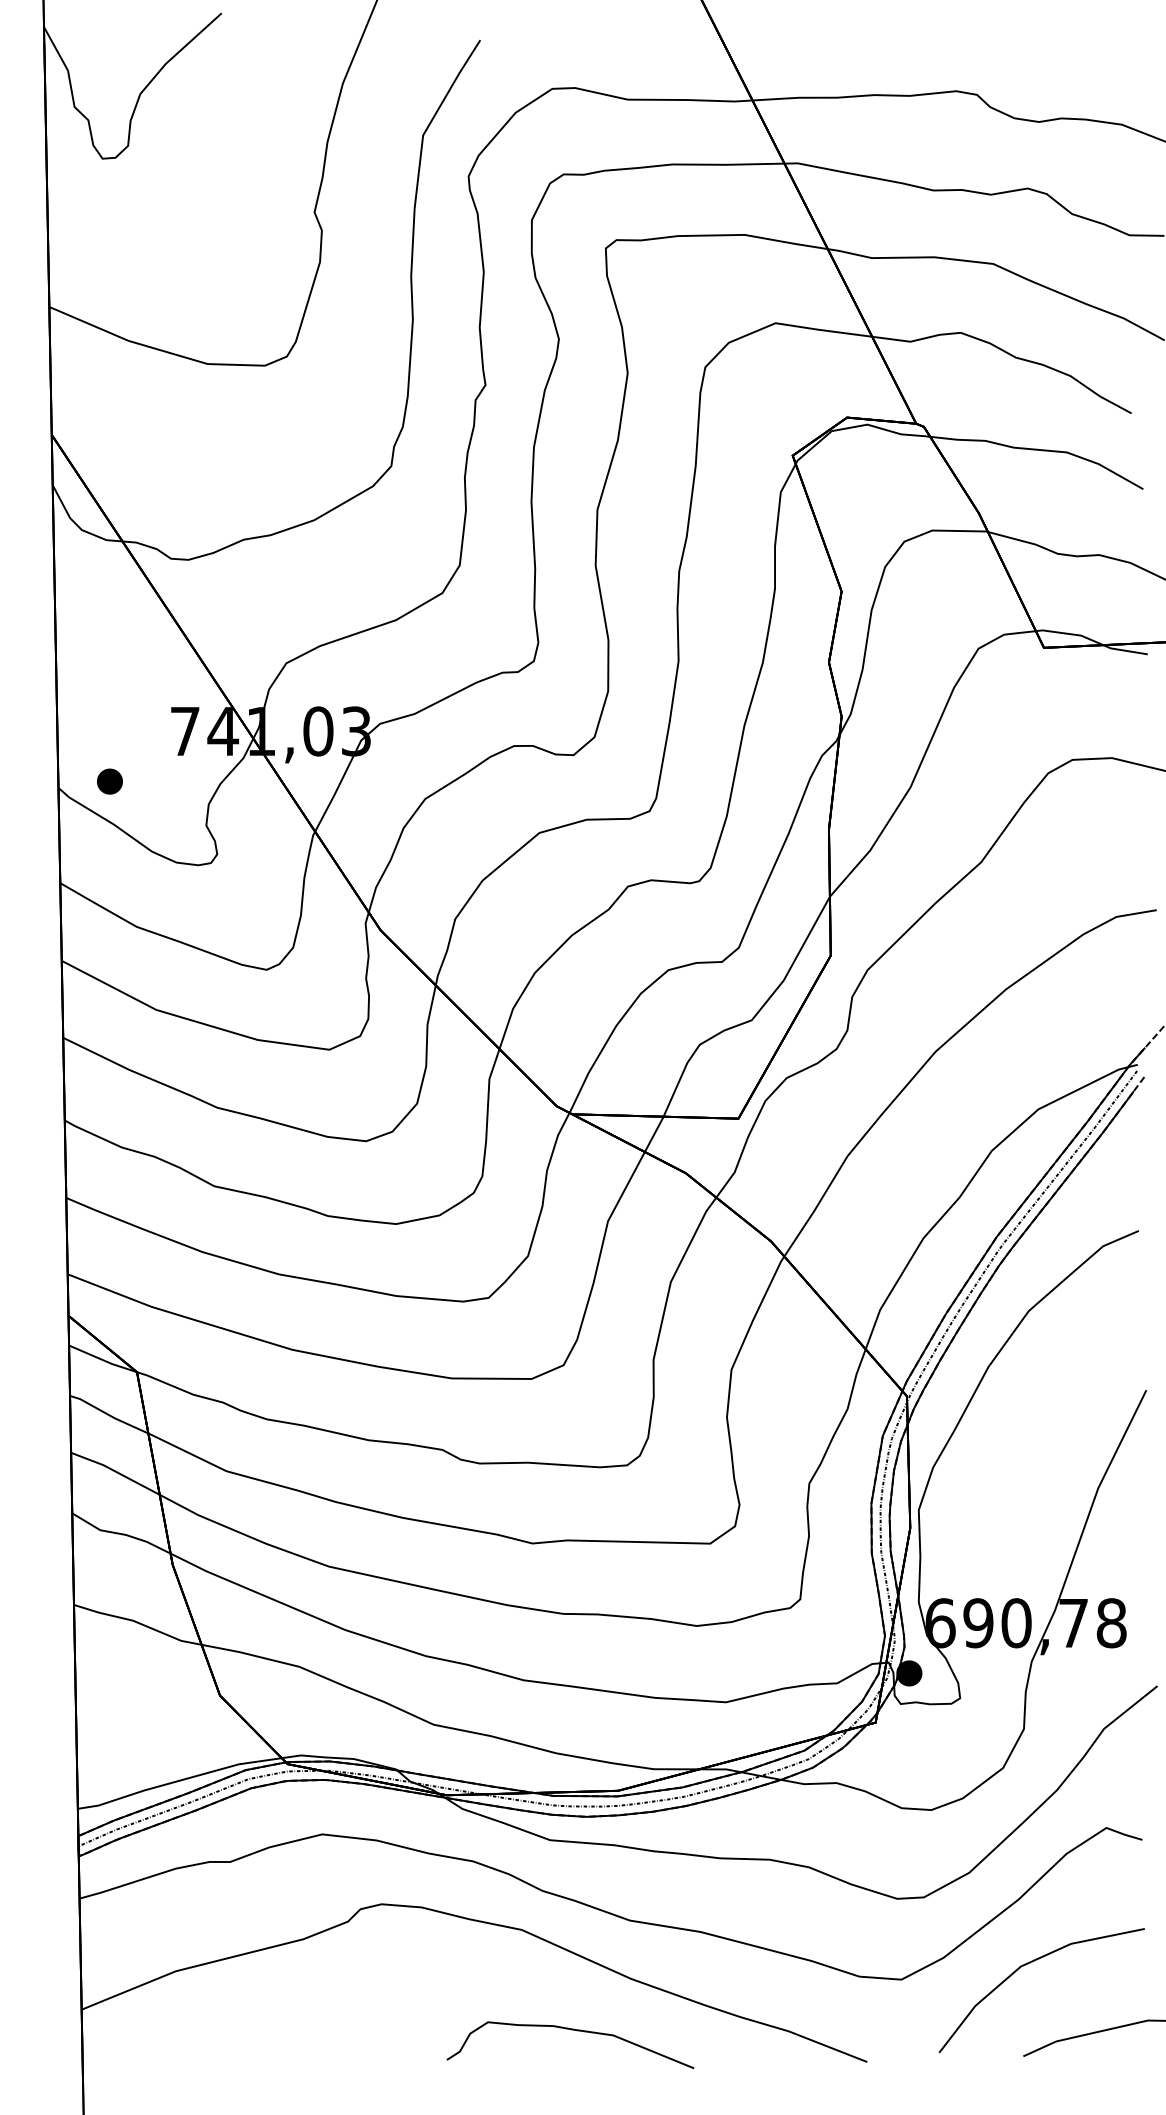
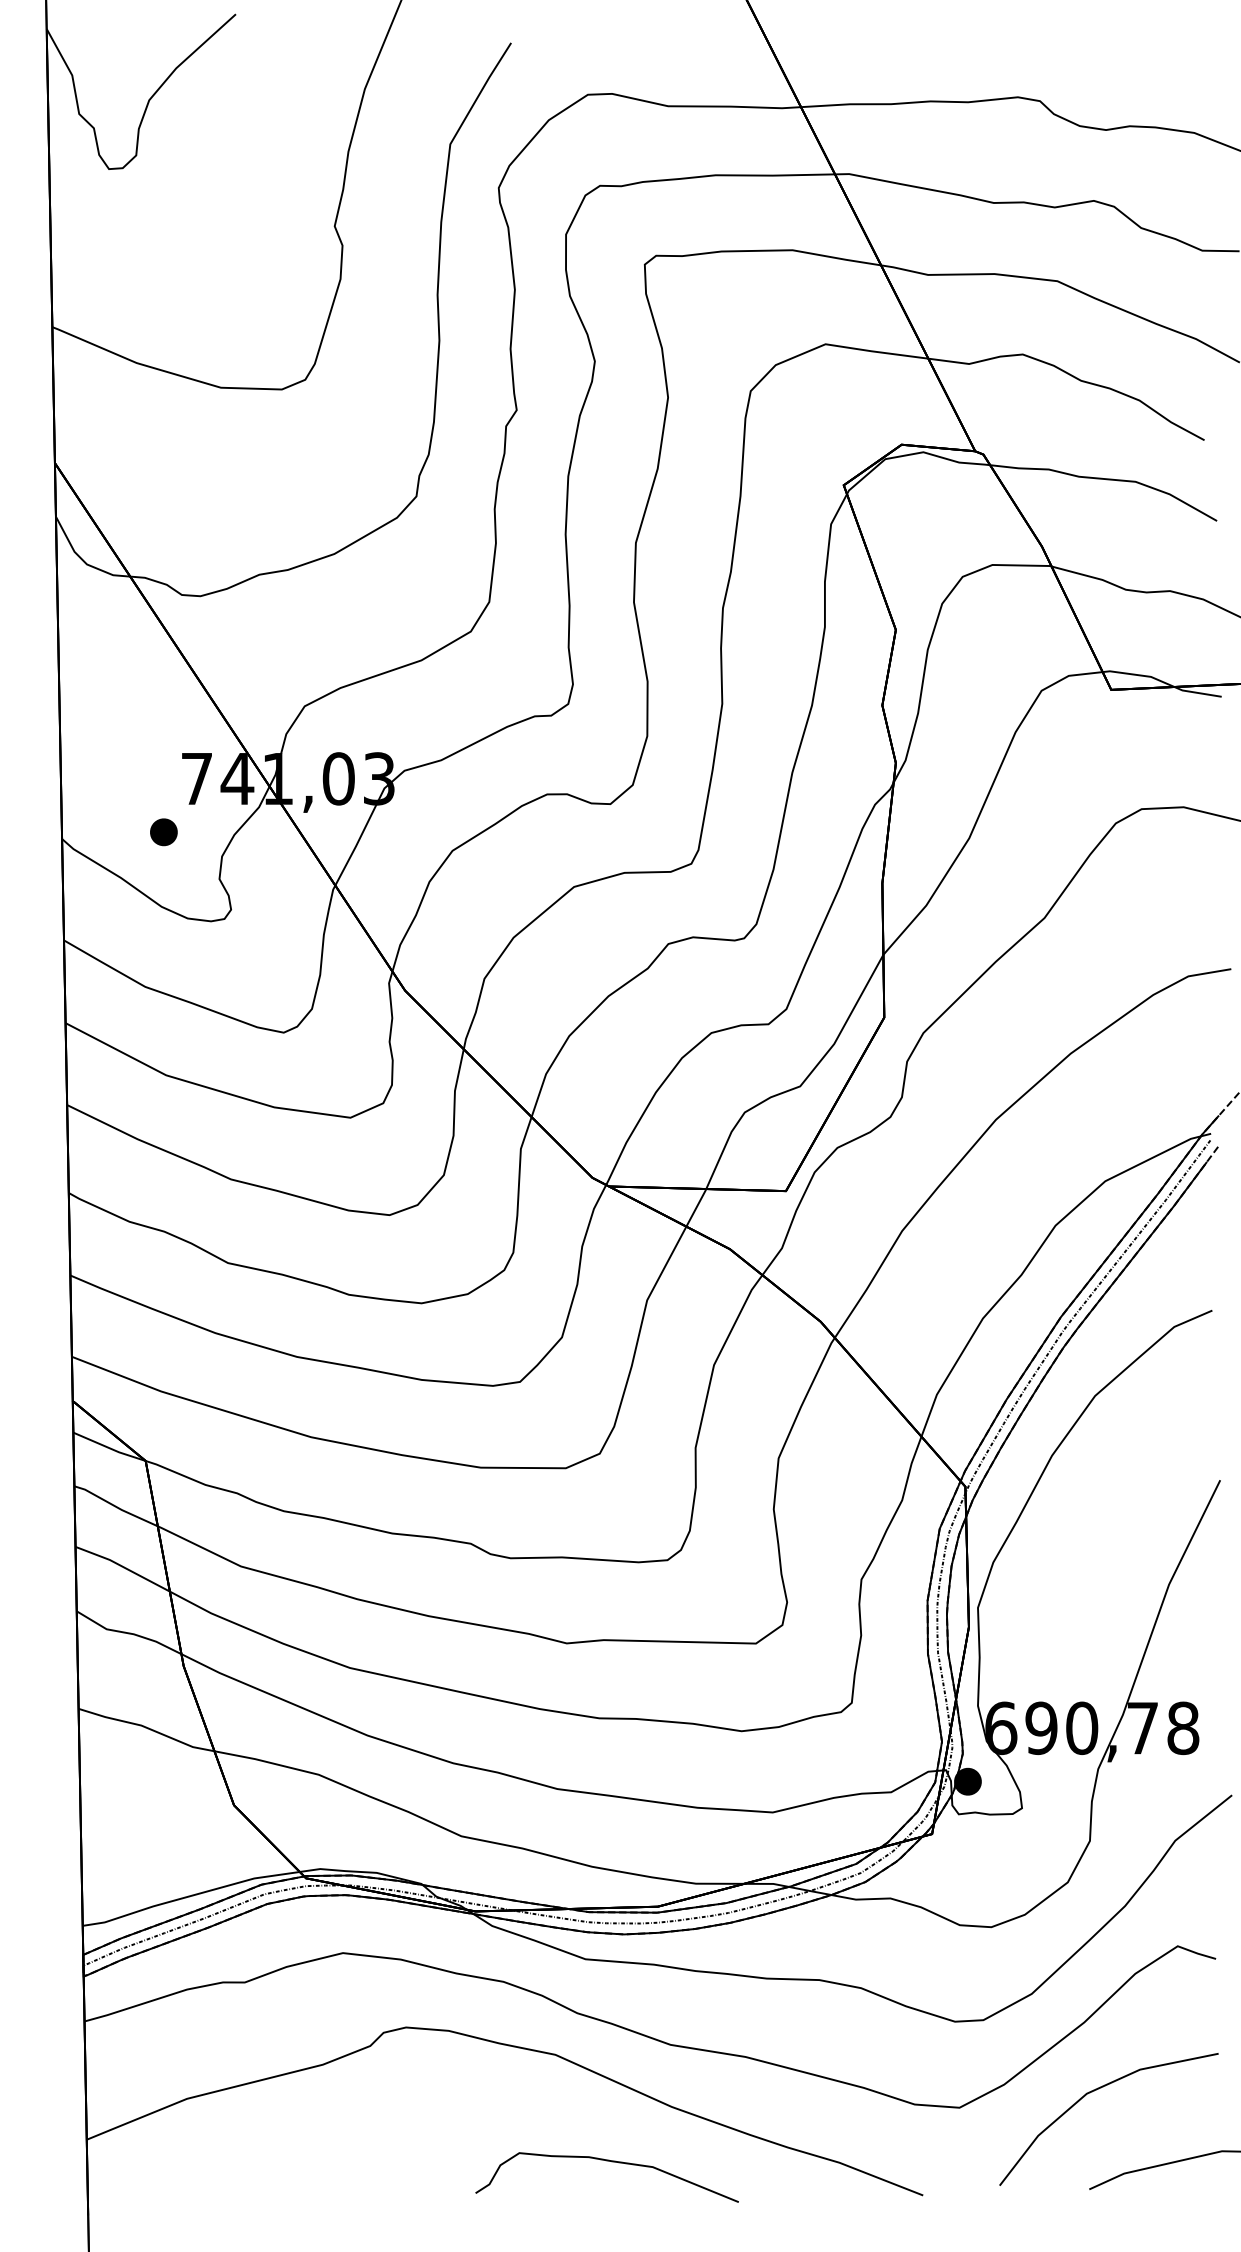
part: (109, 781) -> (163, 832), moved

